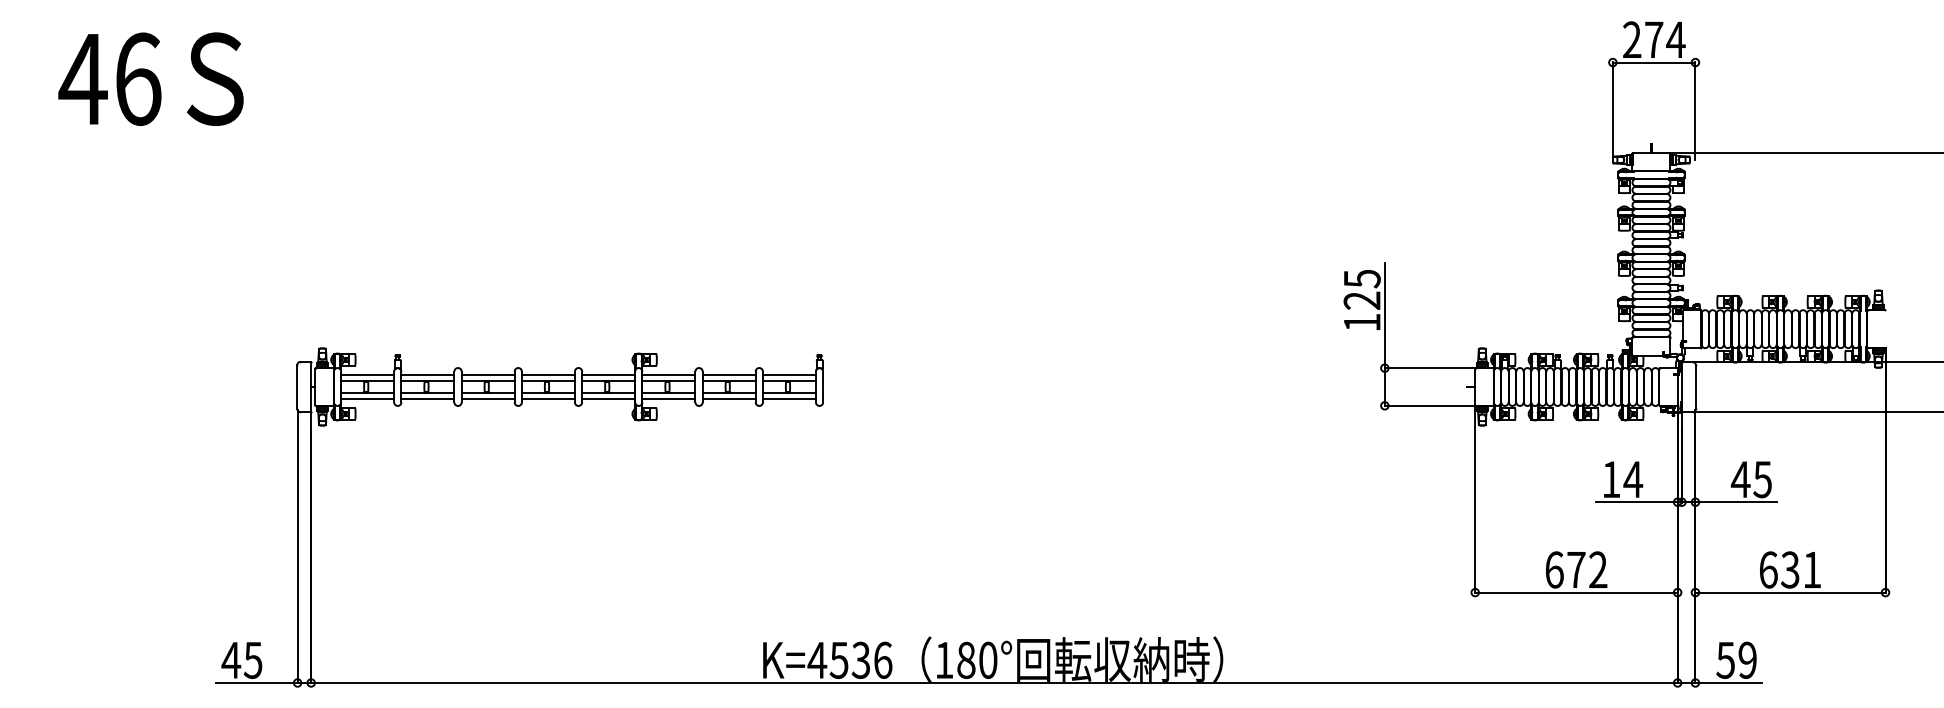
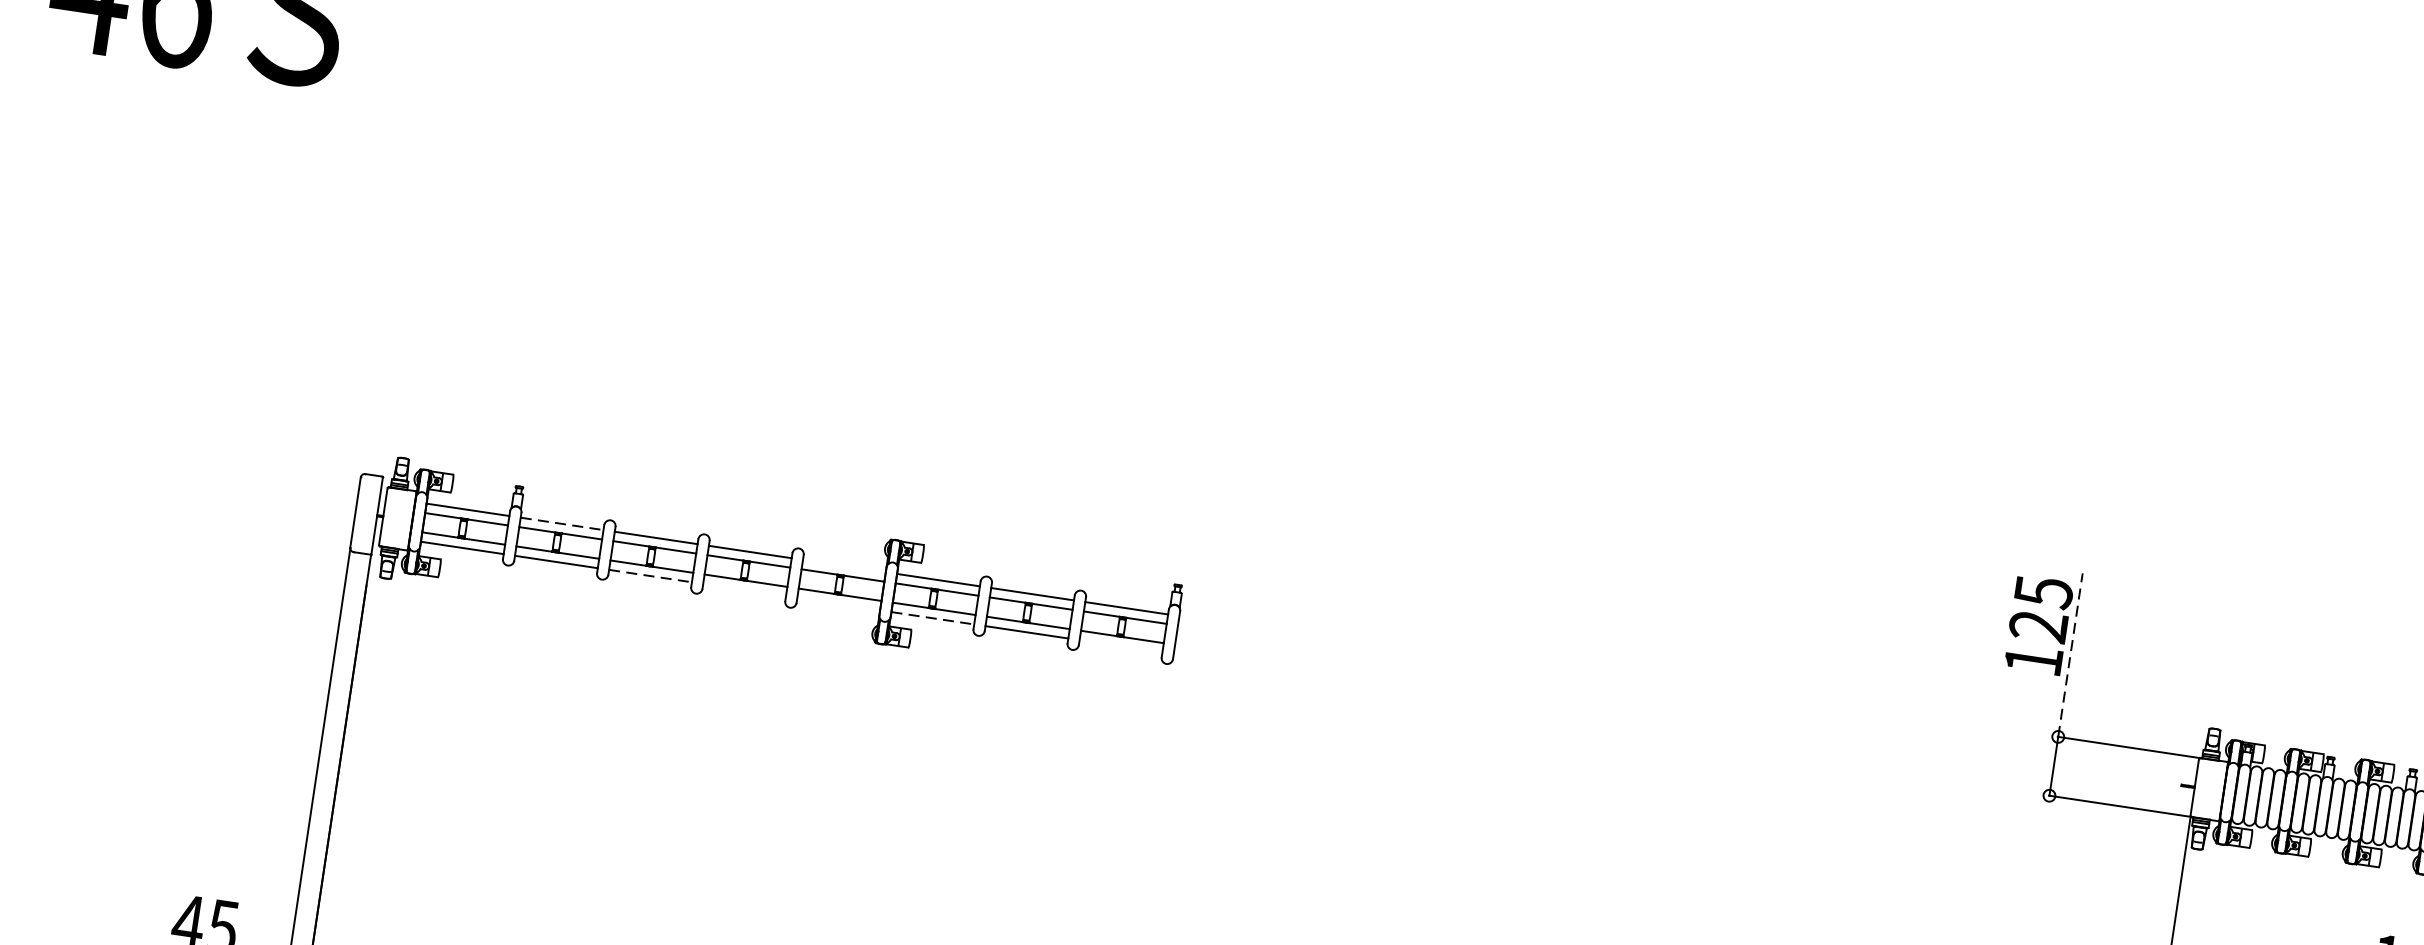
line: (1384, 315) -> (2069, 654), solid -> dashed
line: (427, 374) -> (561, 523), solid -> dashed
line: (608, 374) -> (844, 565), removed
line: (488, 399) -> (650, 576), solid -> dashed
line: (547, 399) -> (743, 590), removed
line: (608, 399) -> (838, 604), removed
line: (668, 399) -> (932, 618), solid -> dashed
line: (788, 399) -> (1119, 646), removed

